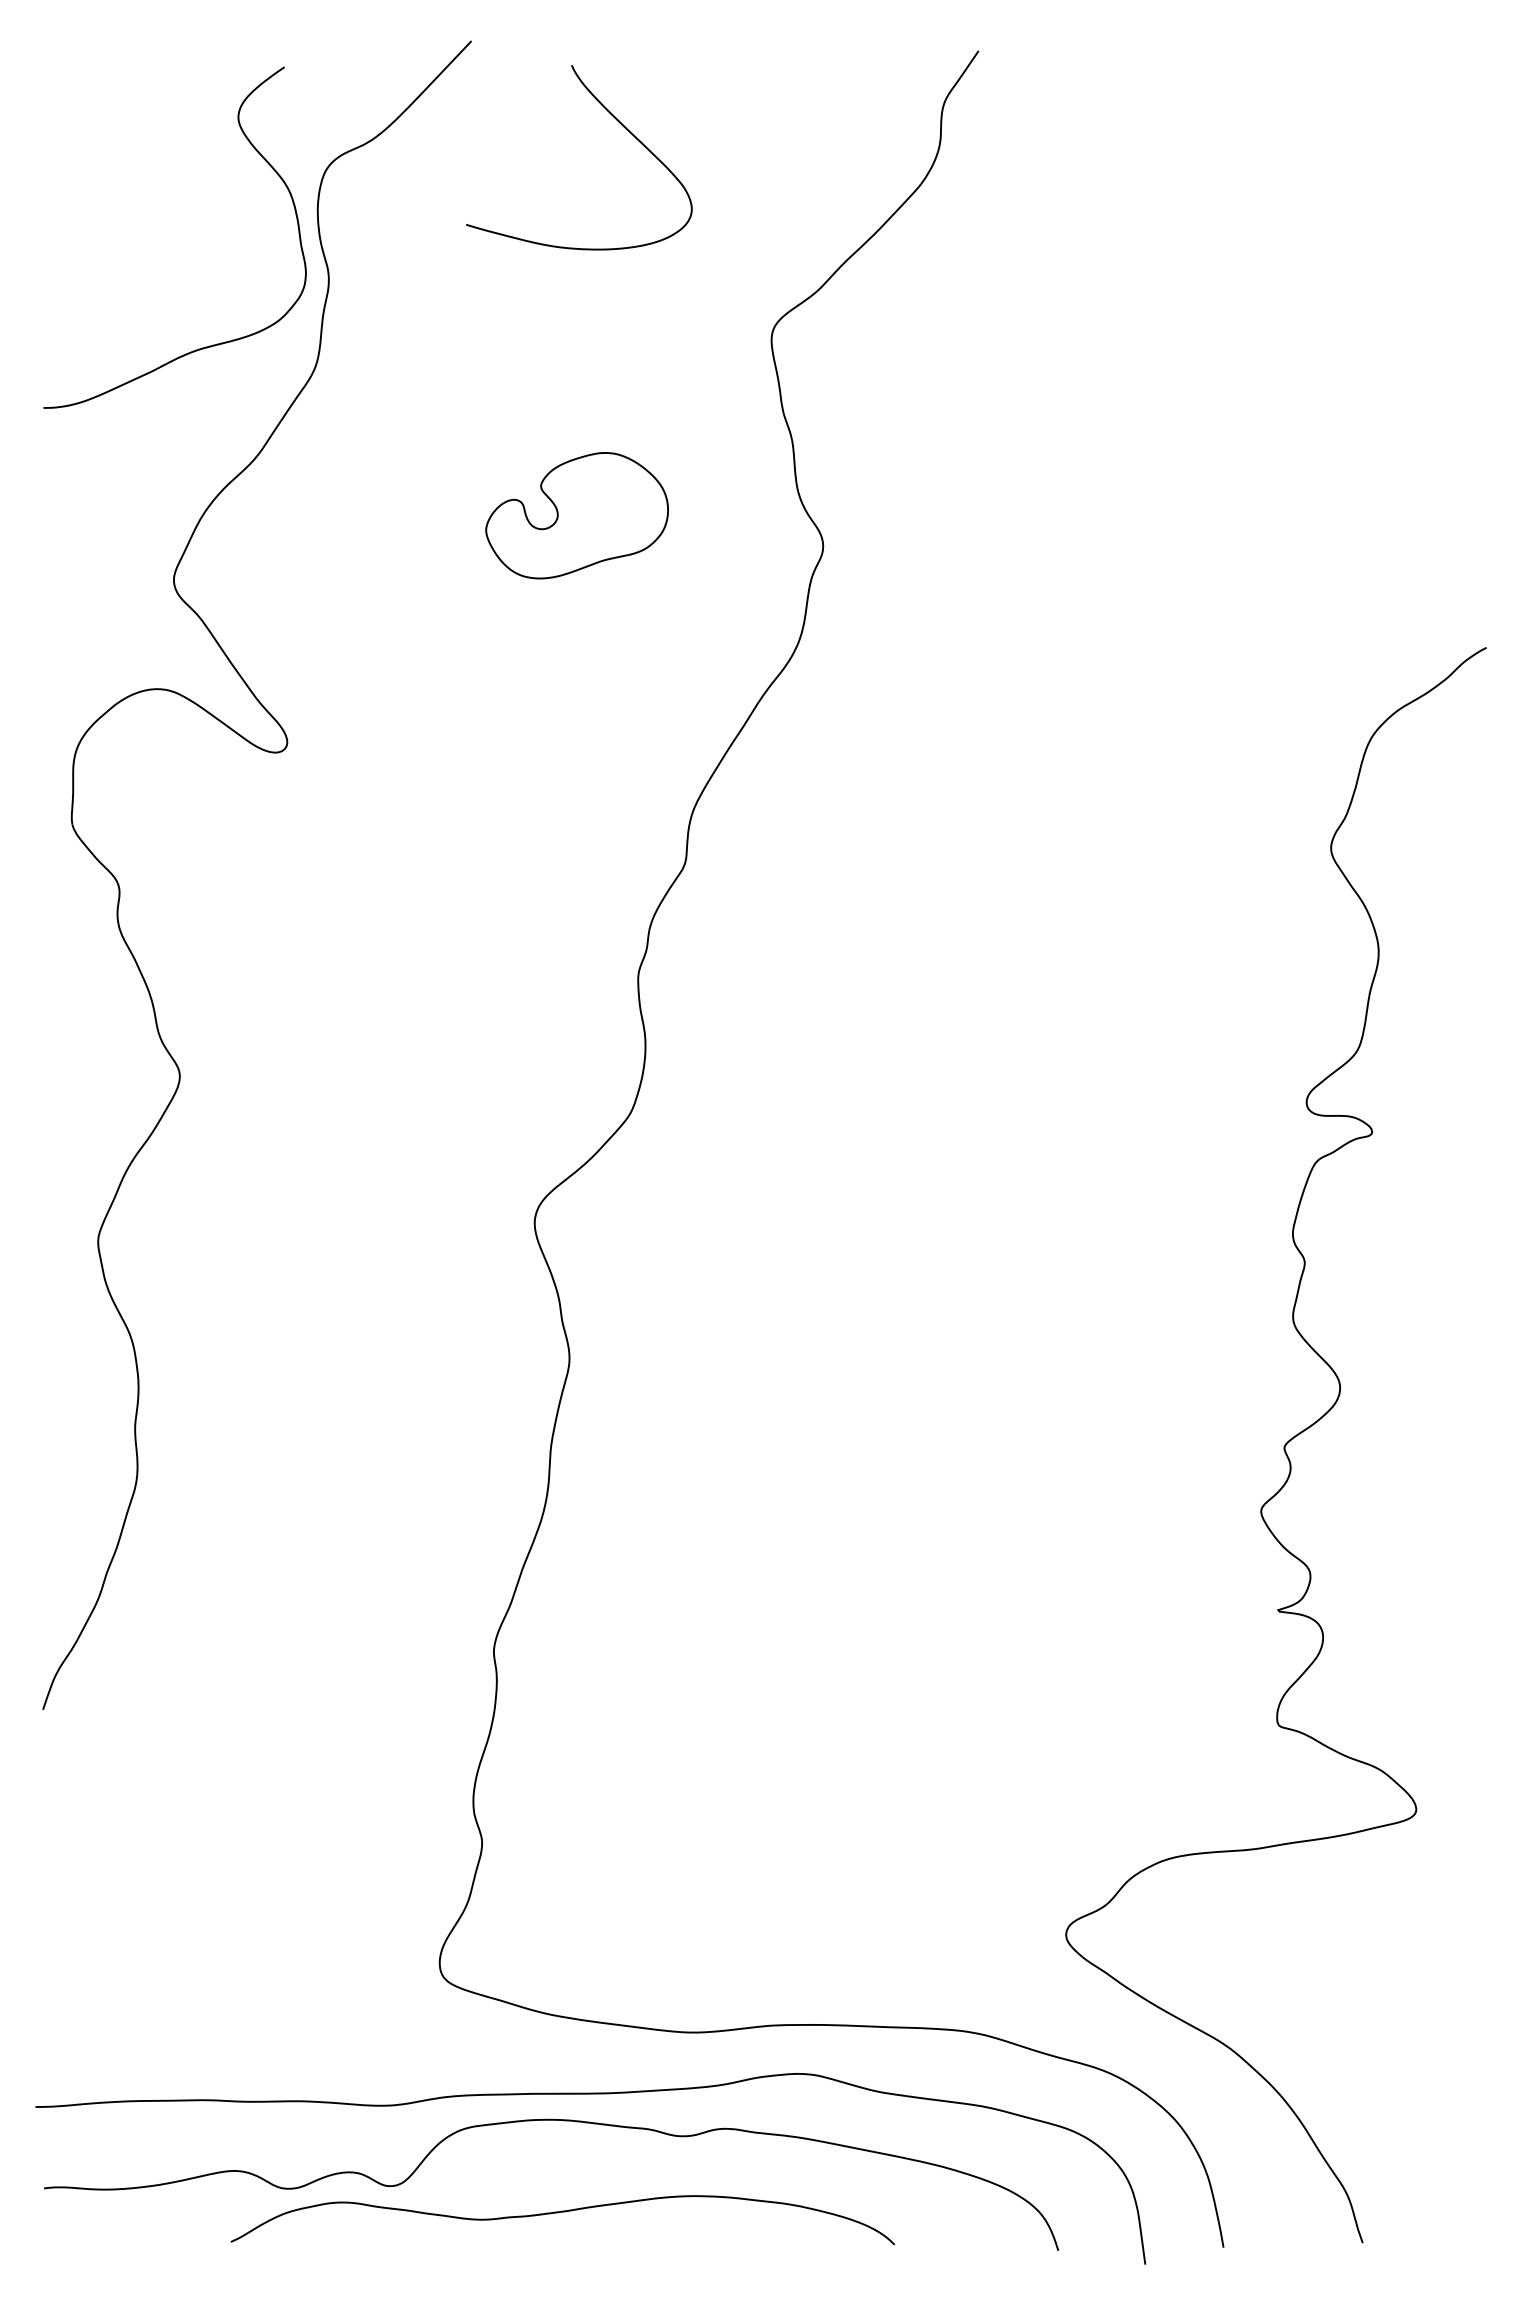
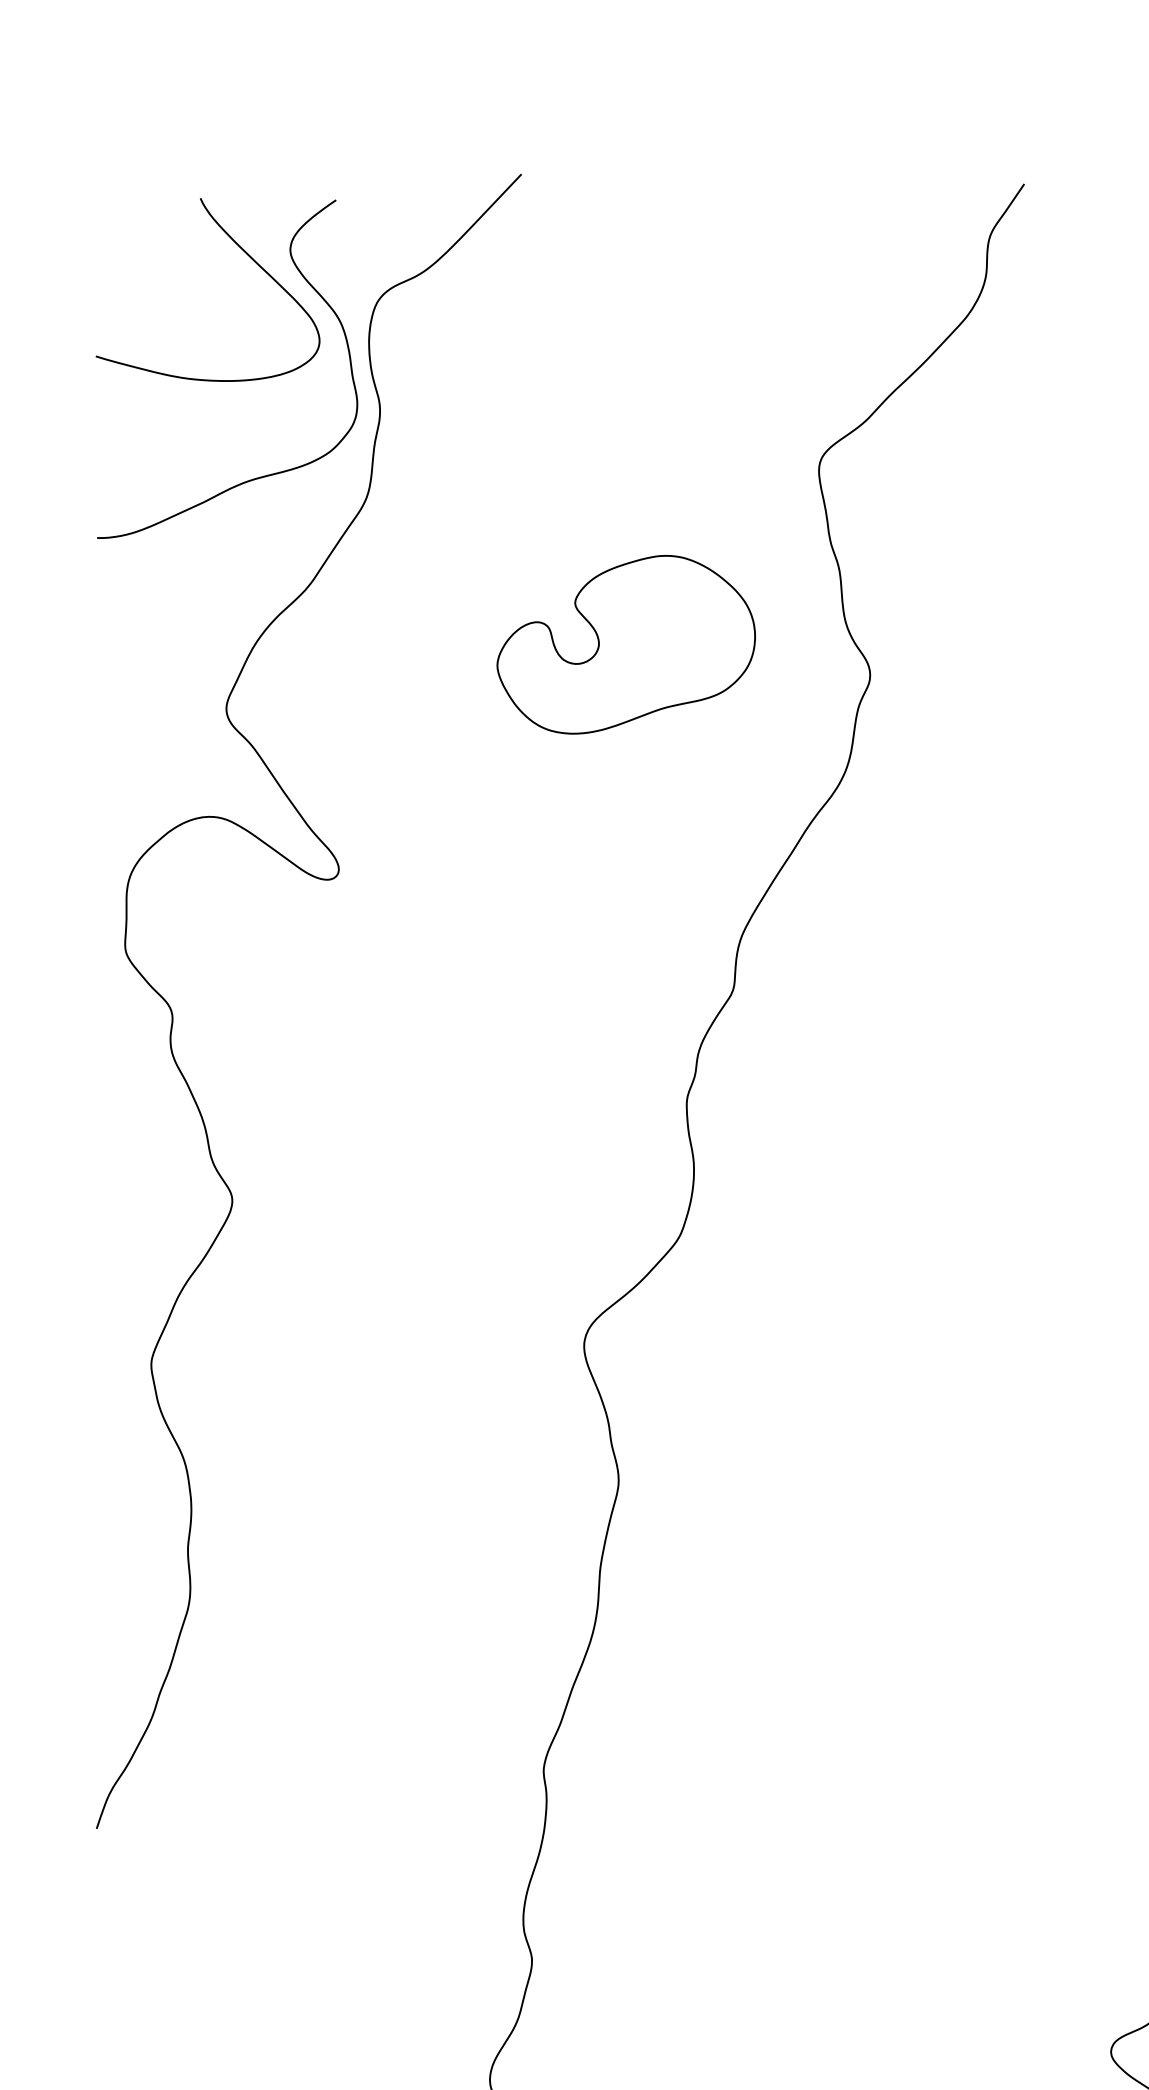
curve: (616, 120) -> (244, 253), moved
part: (576, 515) -> (625, 644), size x1.43

